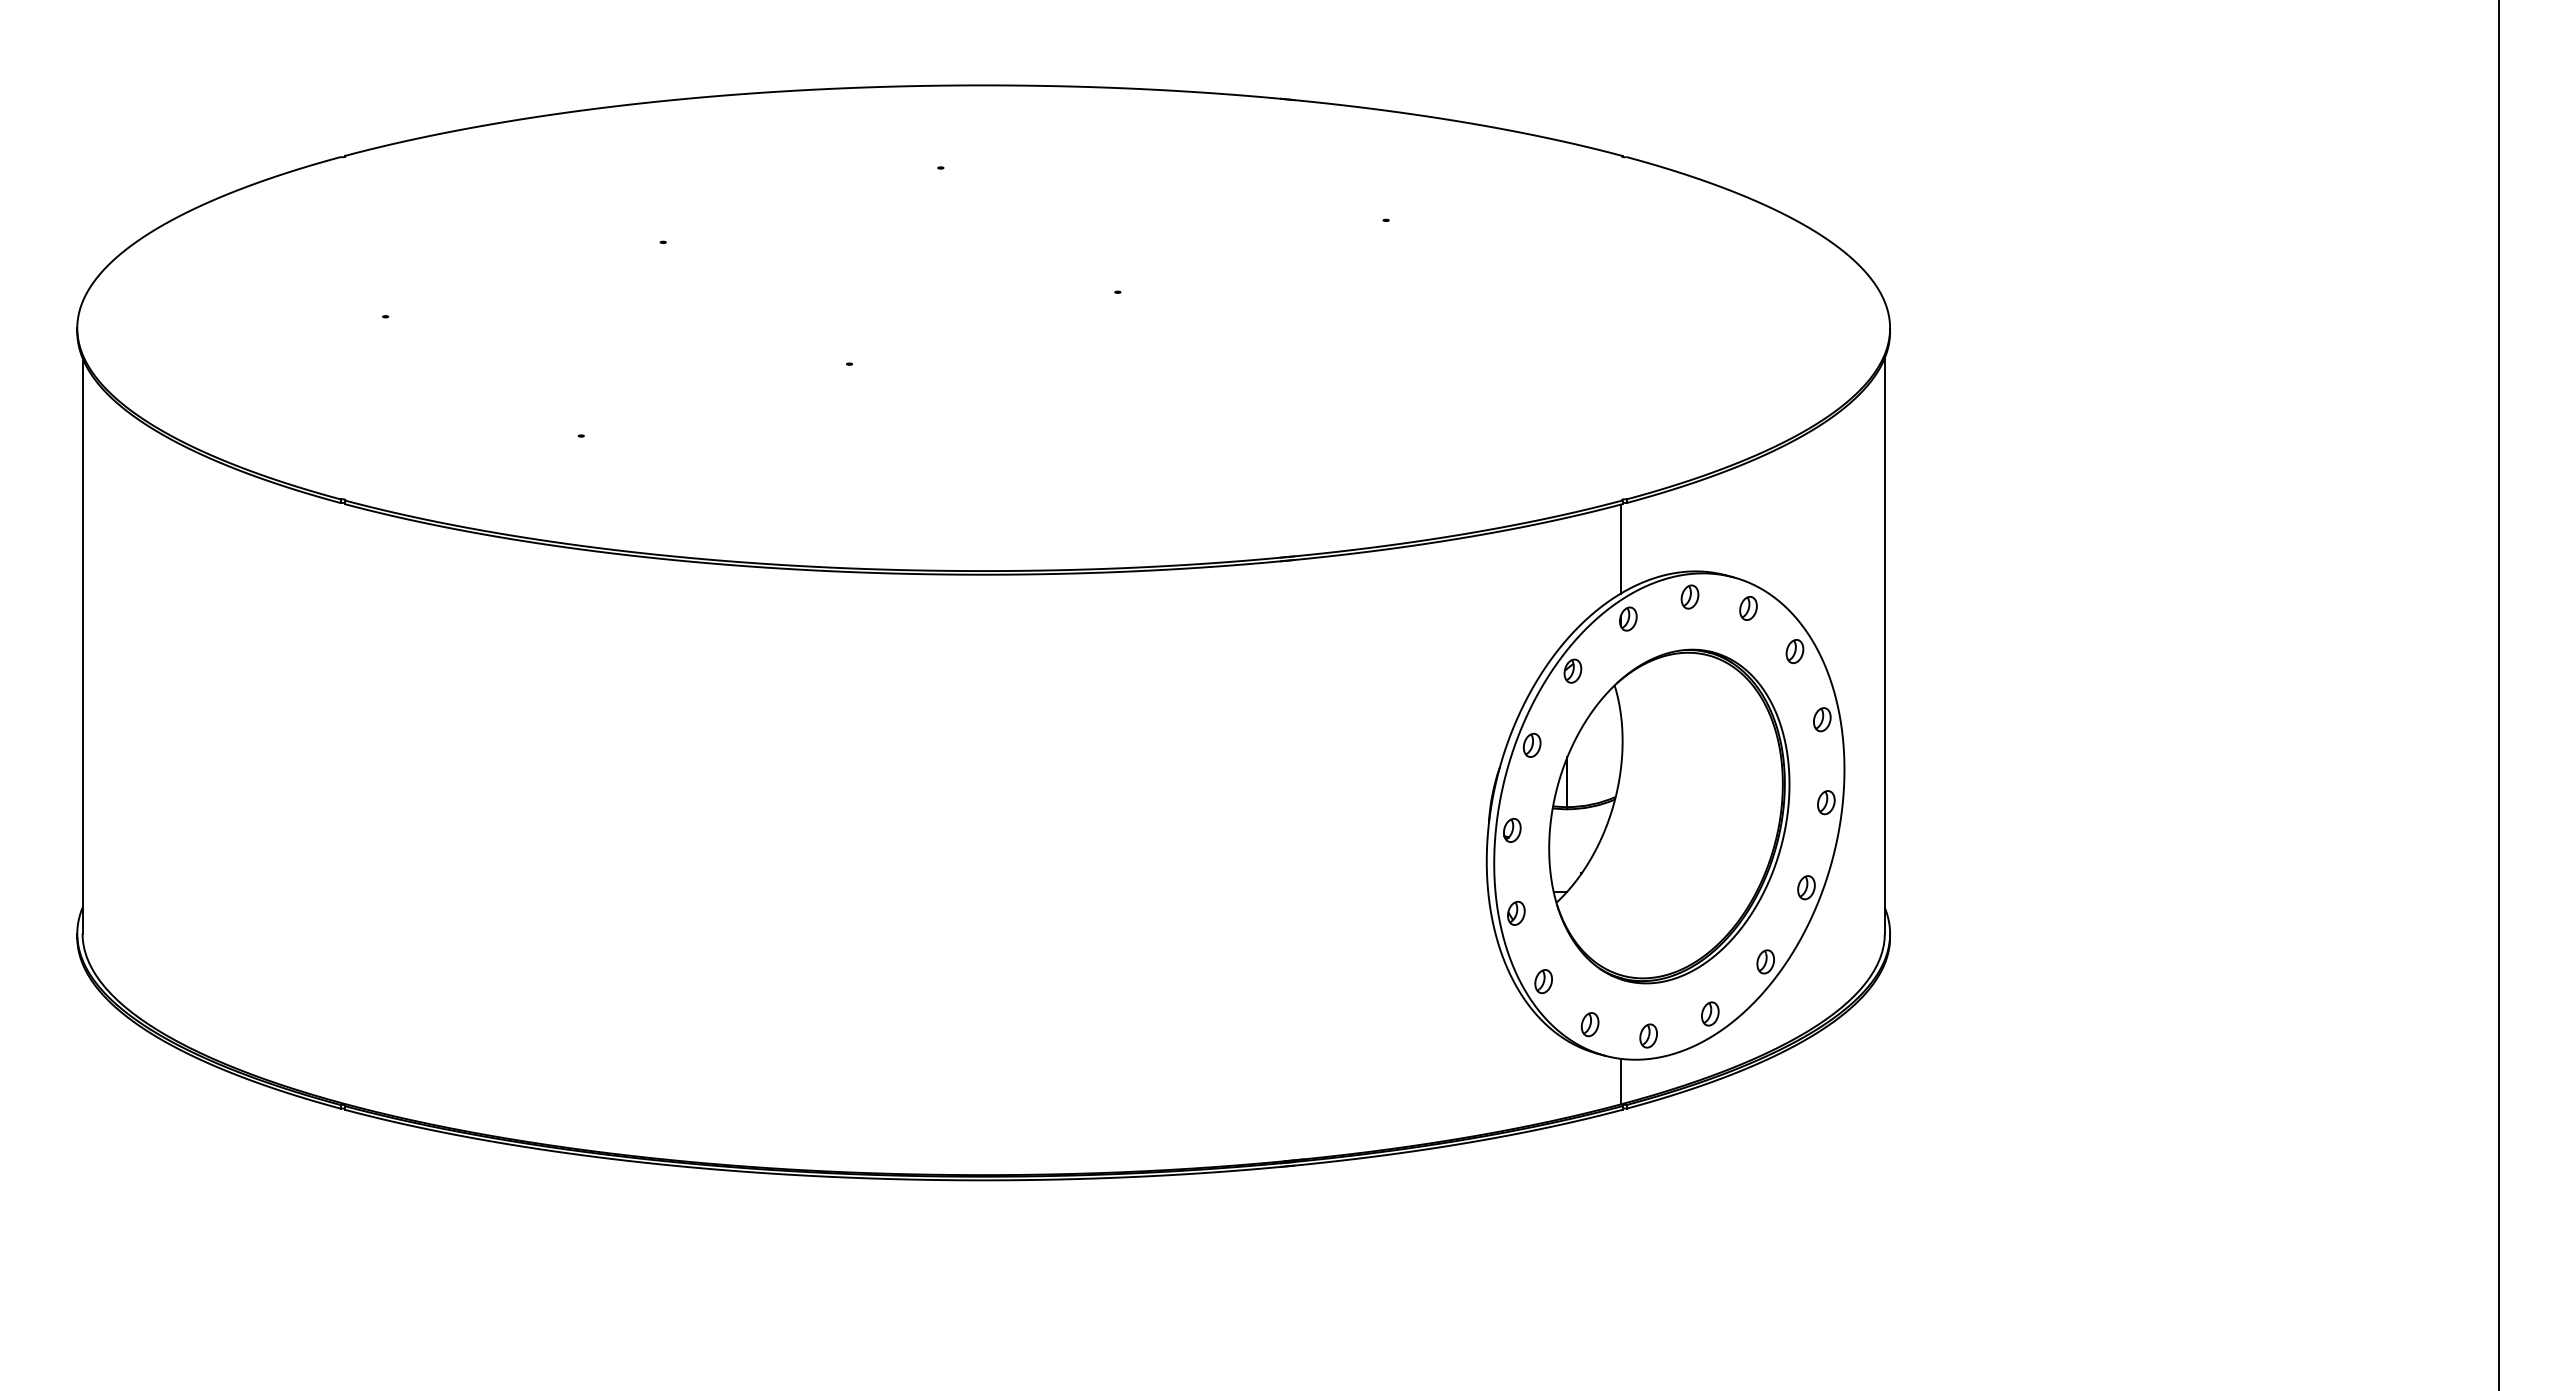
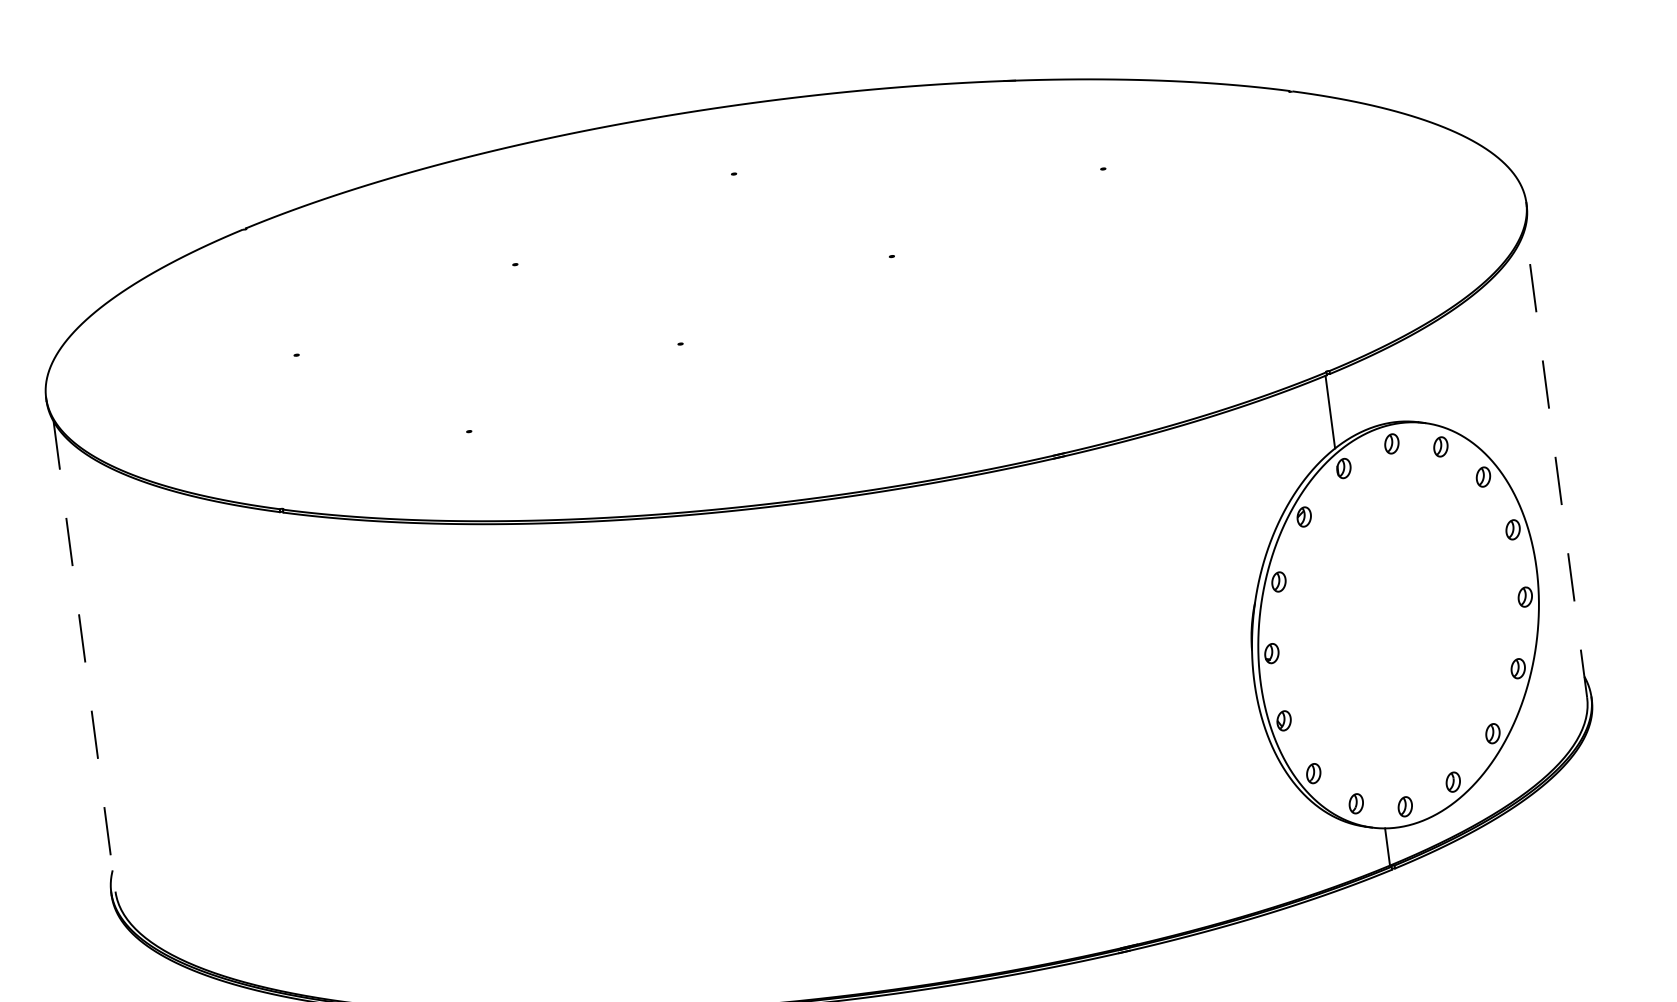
line: (82, 645) -> (84, 656), solid -> dashed
line: (1884, 645) -> (1555, 462), solid -> dashed
part: (1669, 816) -> (1398, 625), removed

